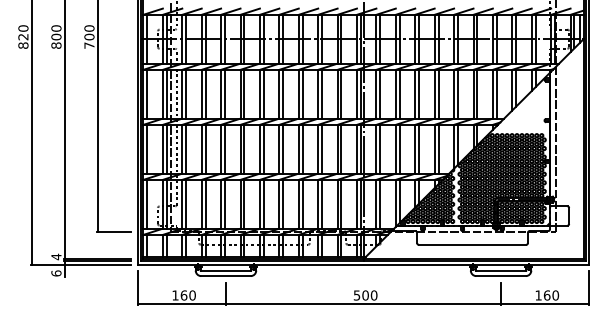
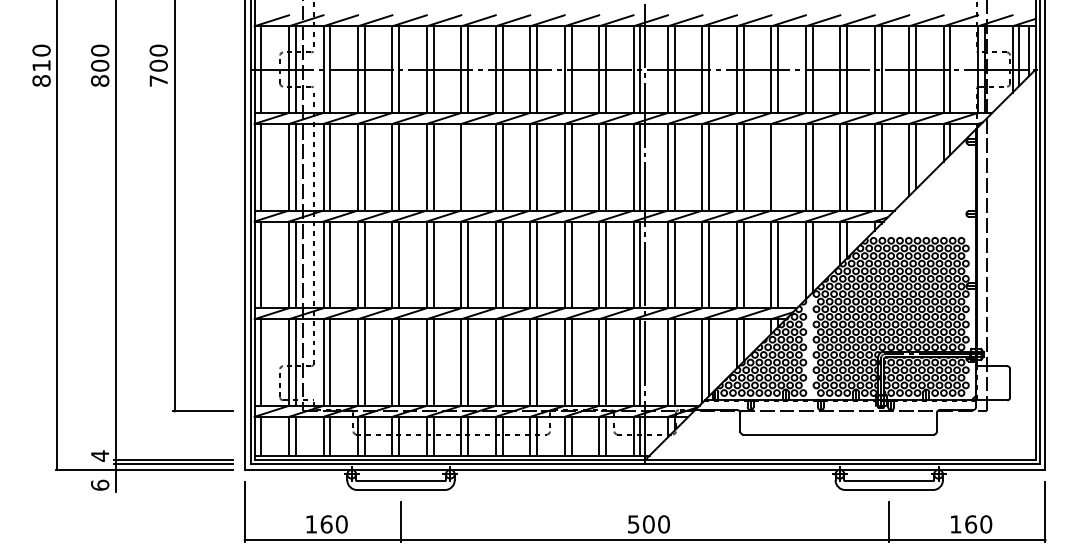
text: (23, 37) -> (41, 66), 820 -> 810
line: (263, 93) -> (467, 165), removed
line: (438, 93) -> (778, 165), removed

